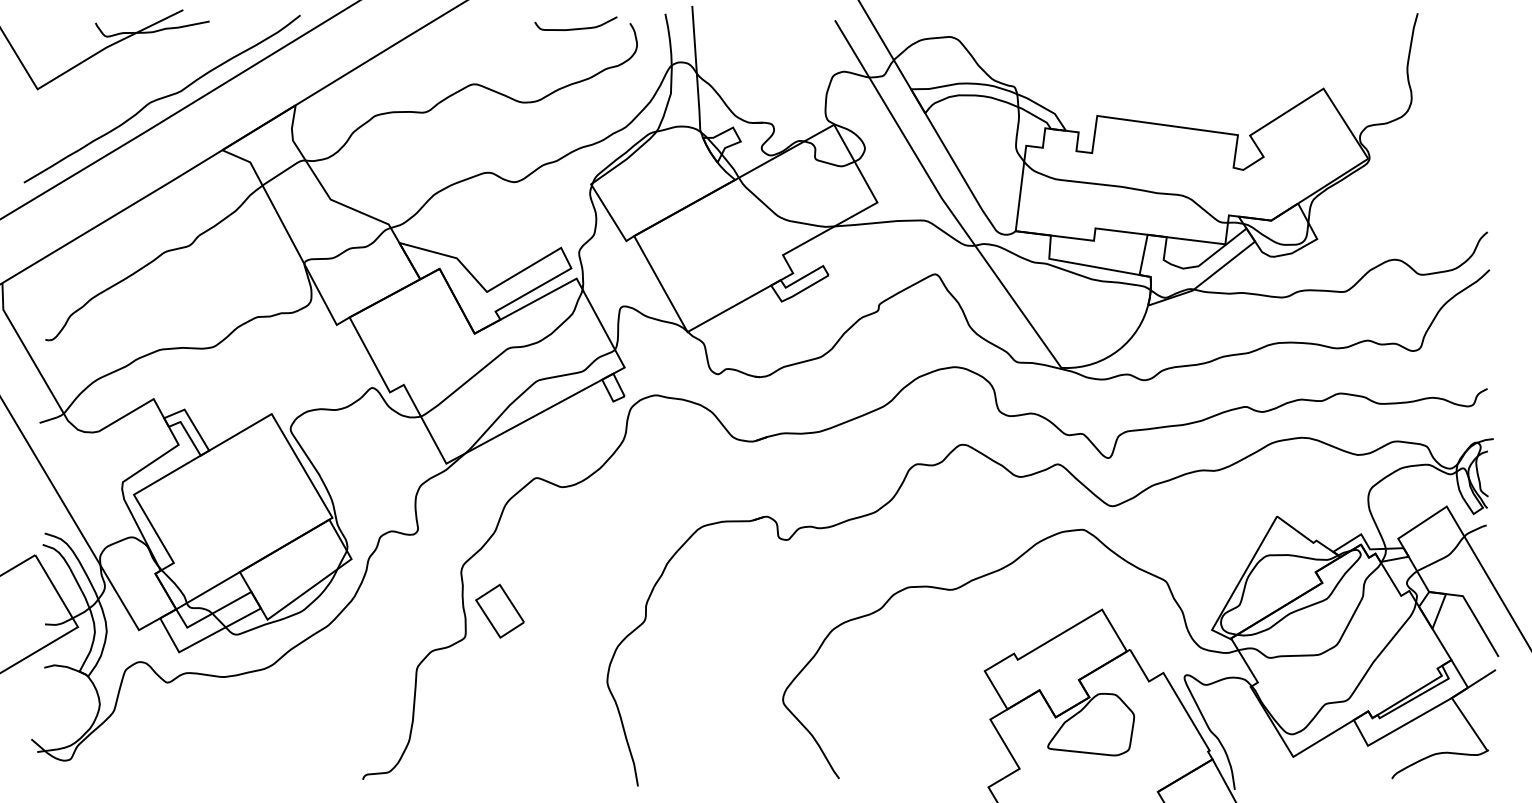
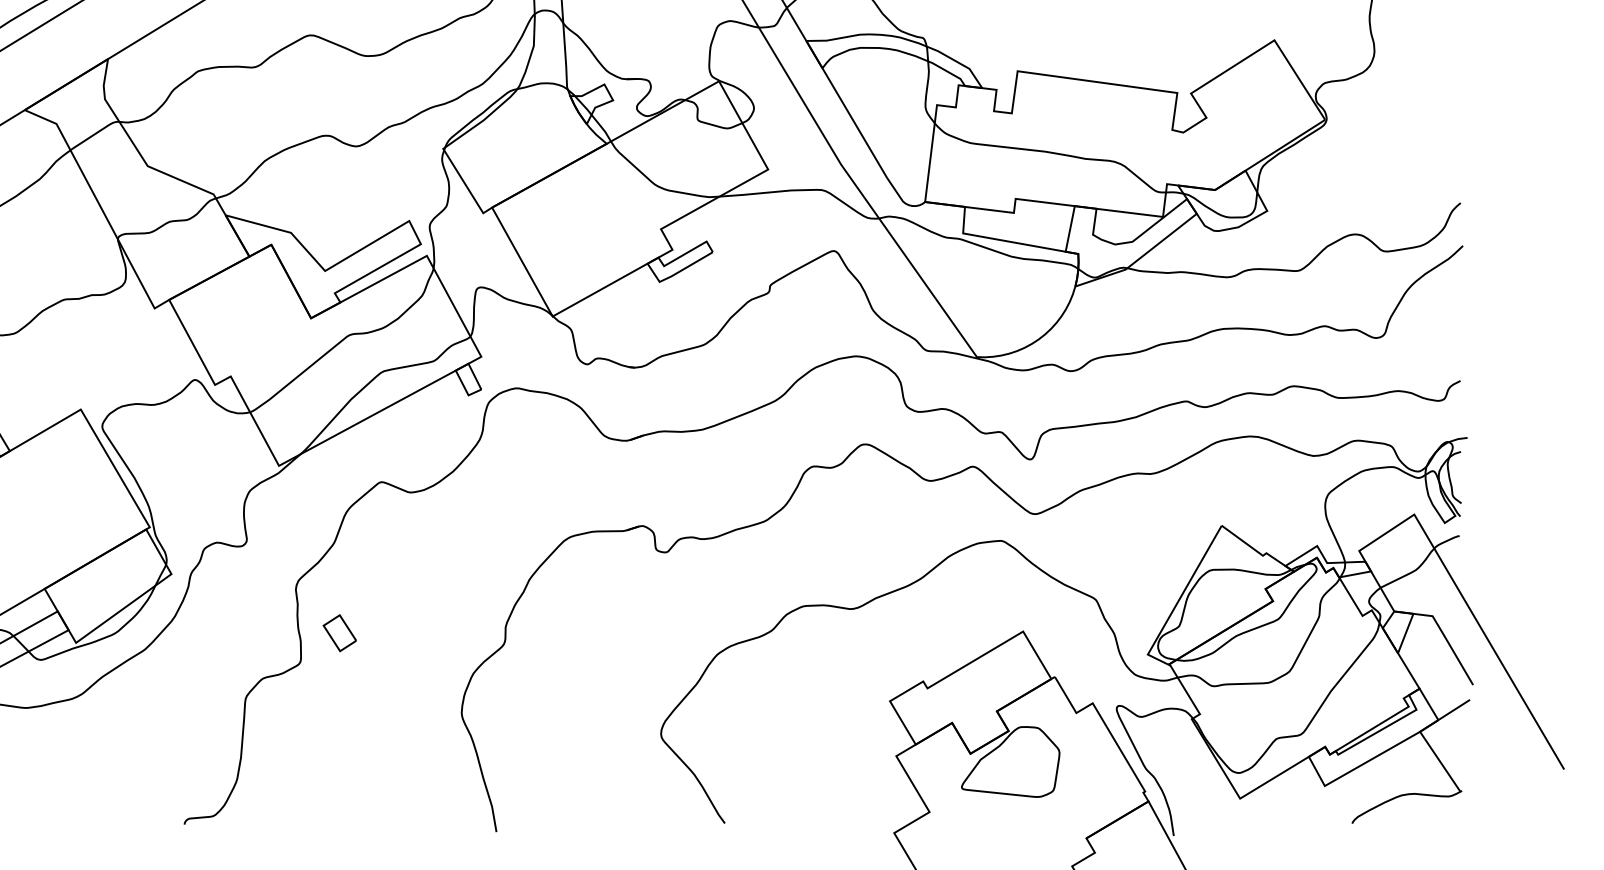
part: (499, 610) -> (339, 632), size x0.6

